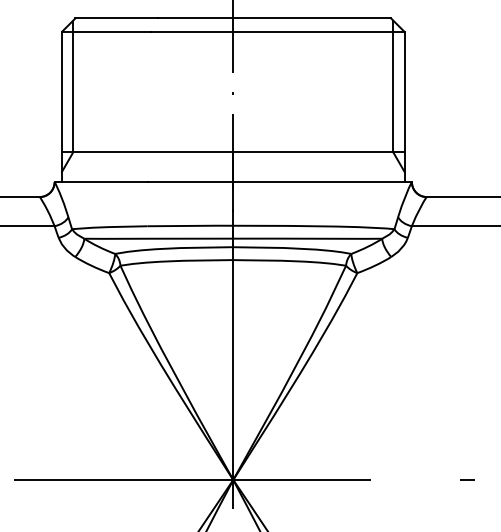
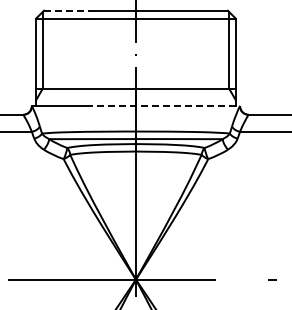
line: (115, 18) -> (67, 10), solid -> dashed
line: (280, 182) -> (163, 106), solid -> dashed

